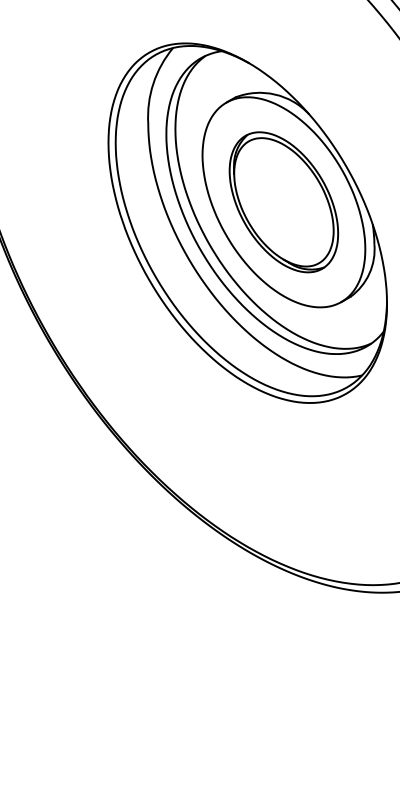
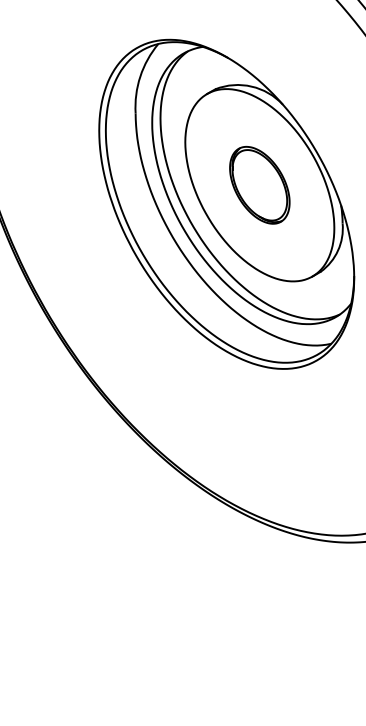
part: (283, 202) -> (259, 185), size x0.6

